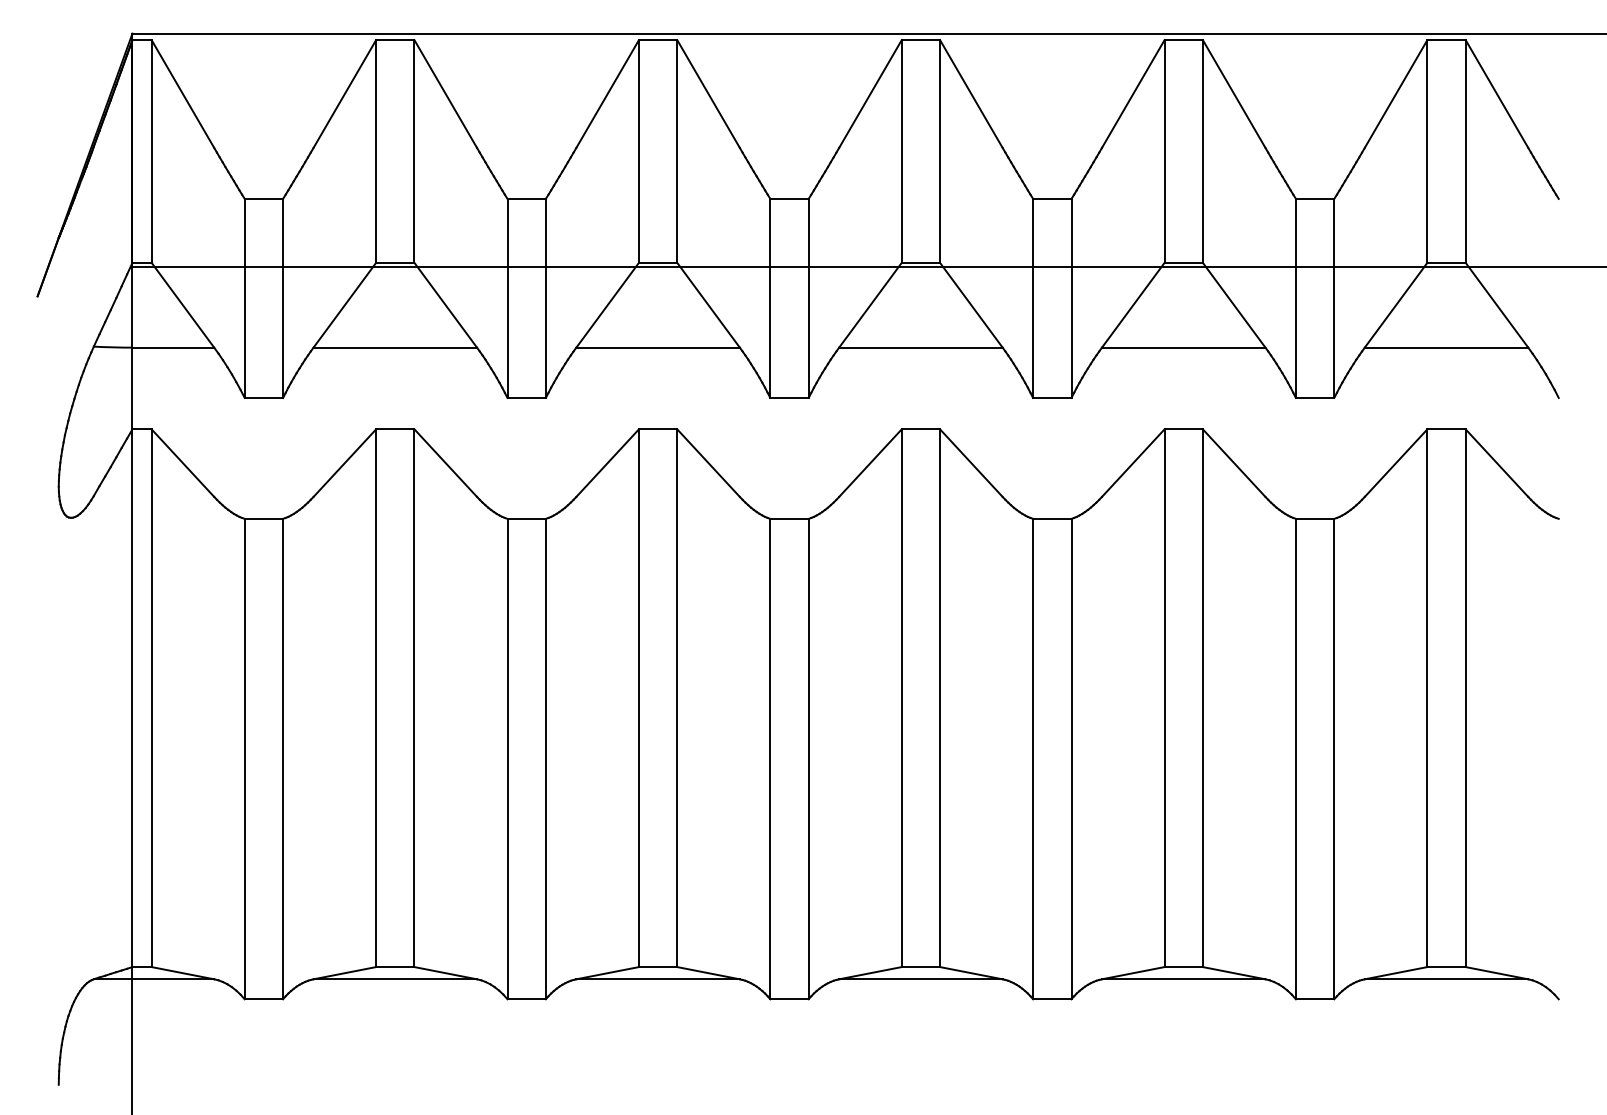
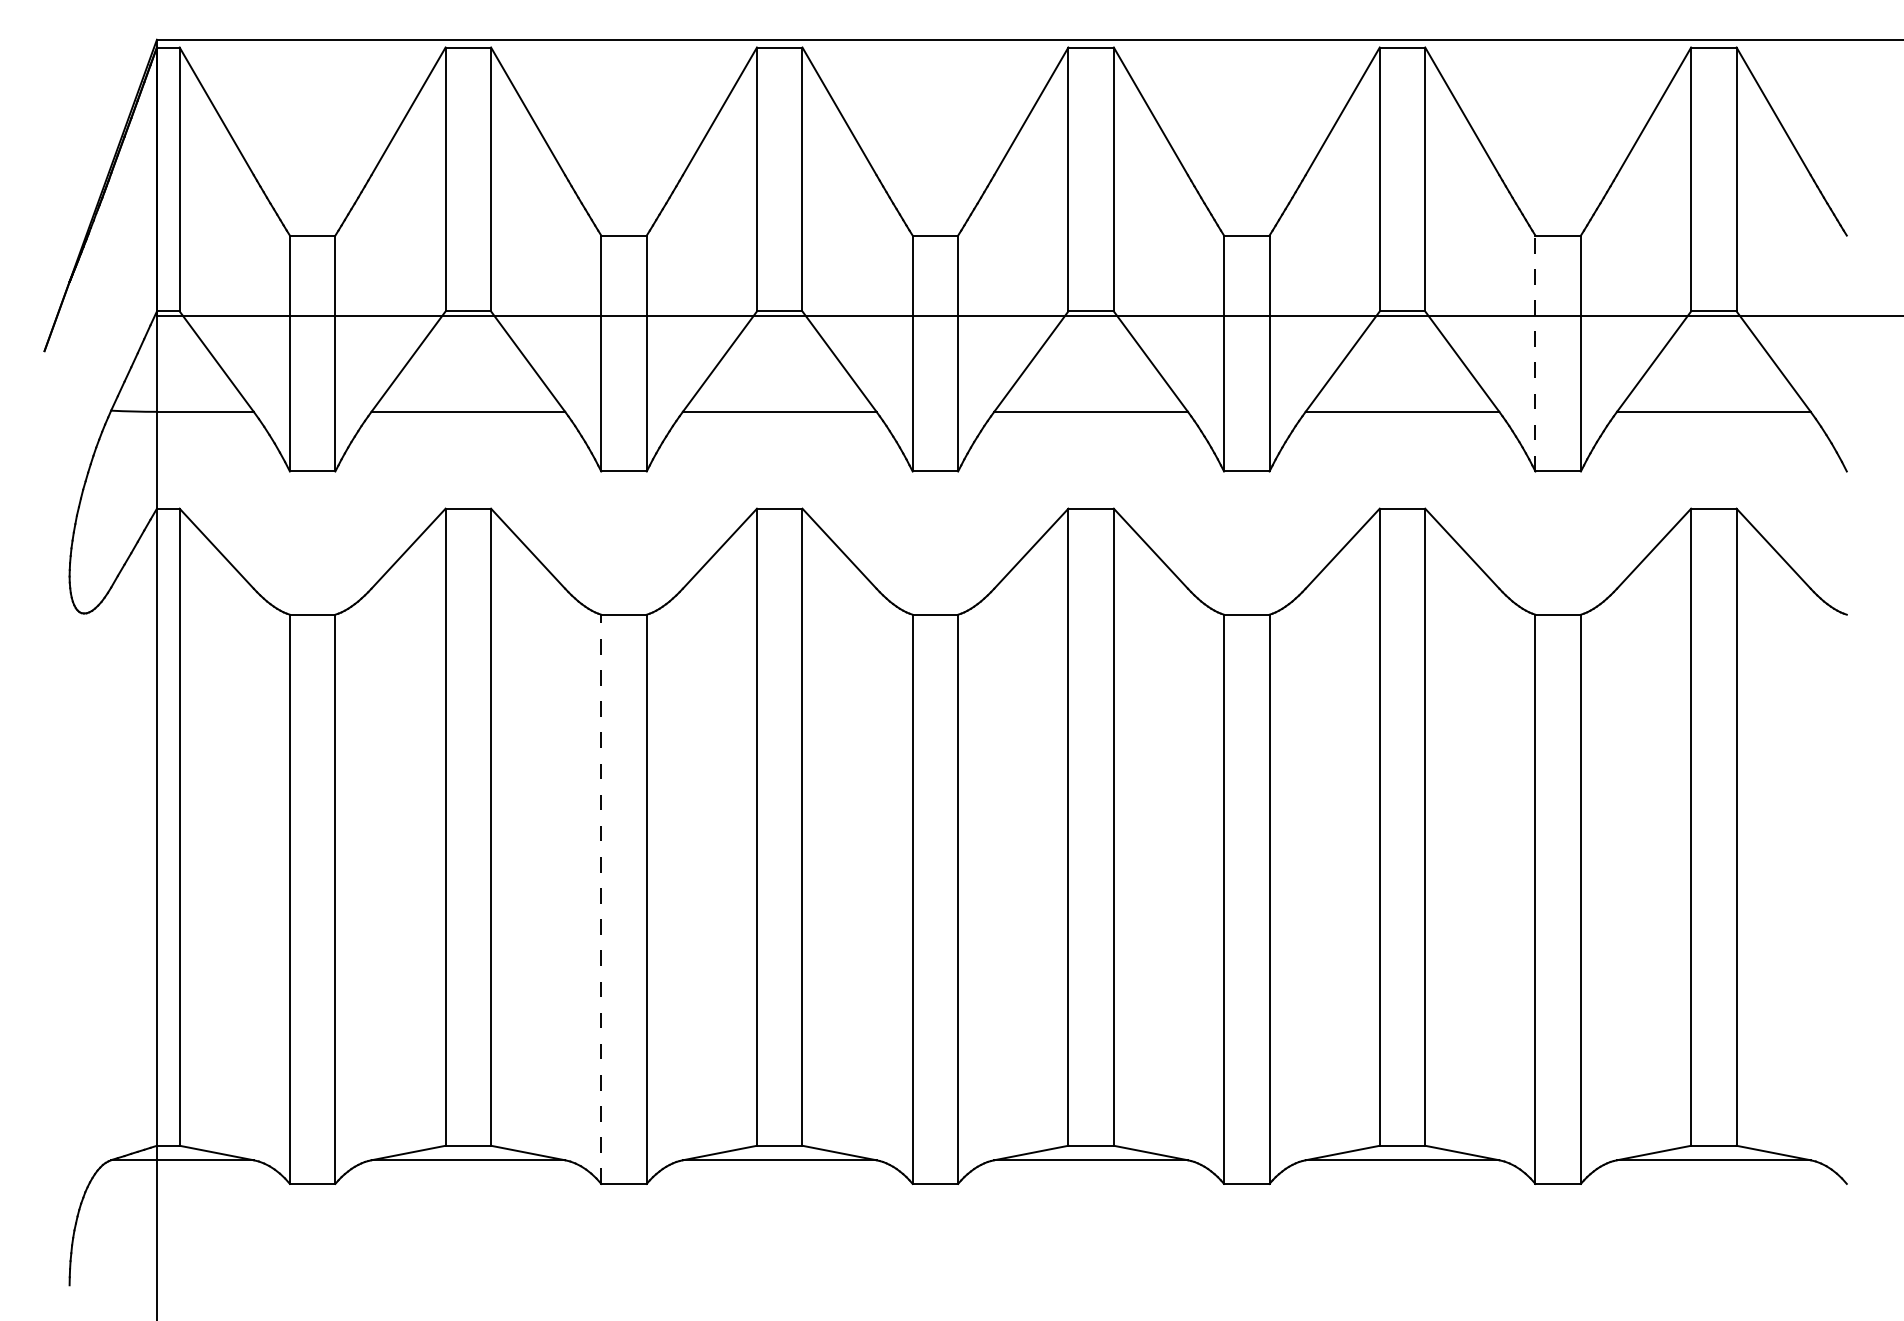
line: (1295, 298) -> (1535, 353), solid -> dashed
line: (507, 759) -> (601, 899), solid -> dashed

